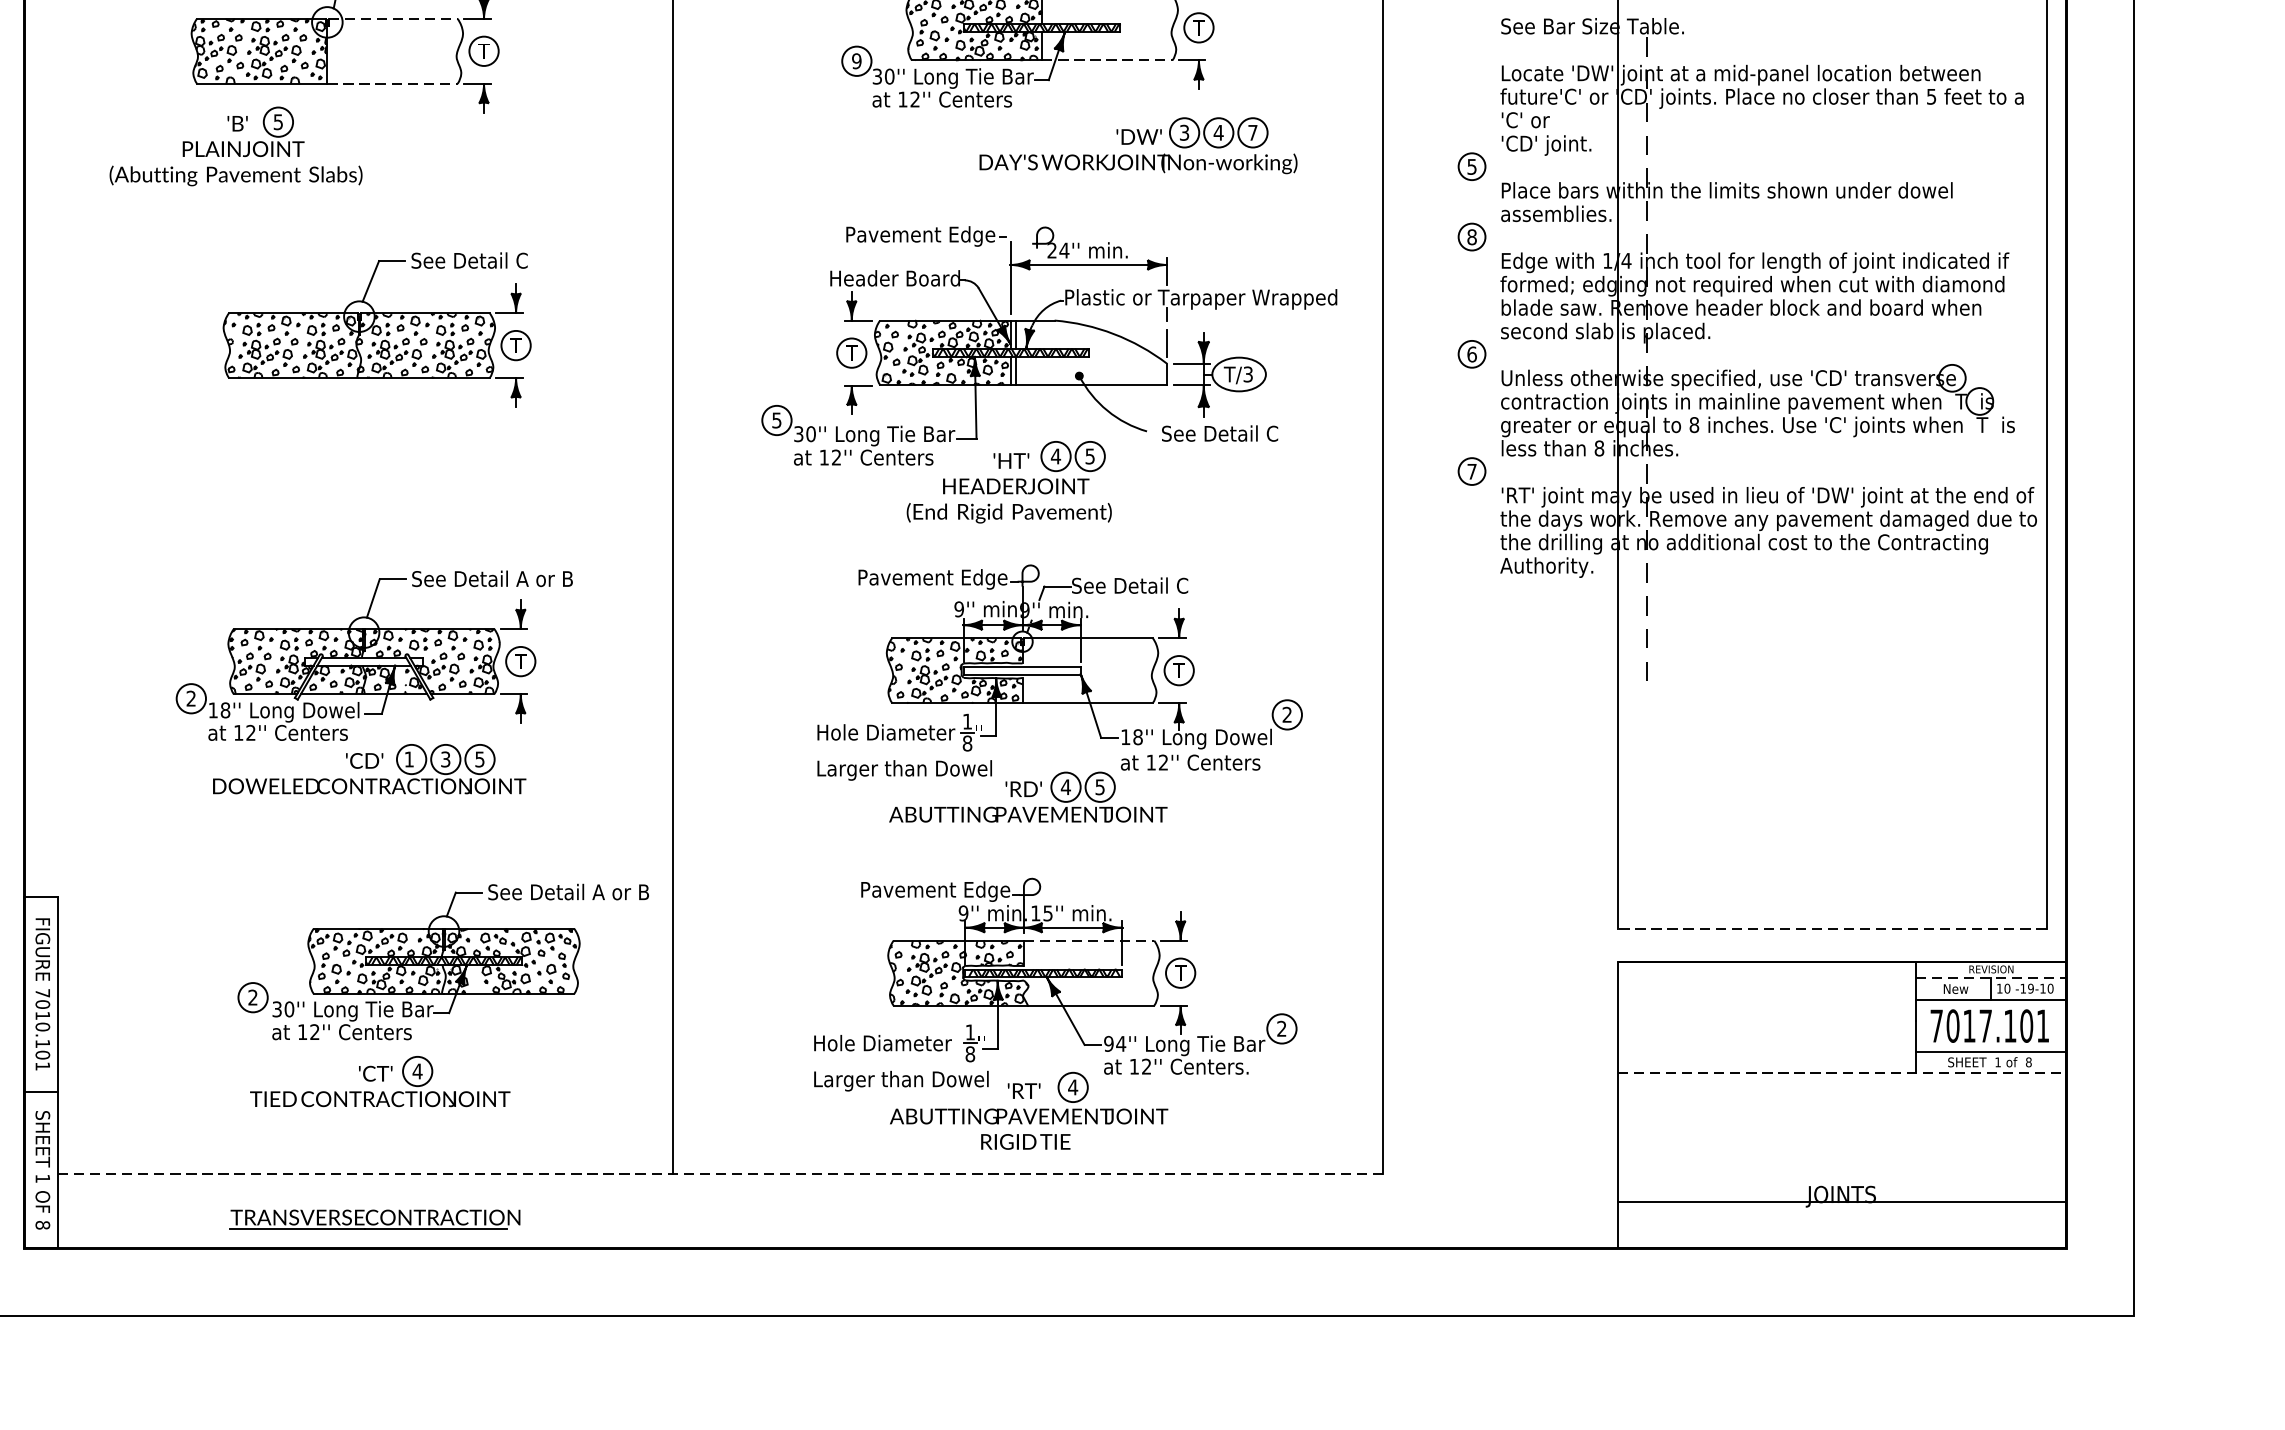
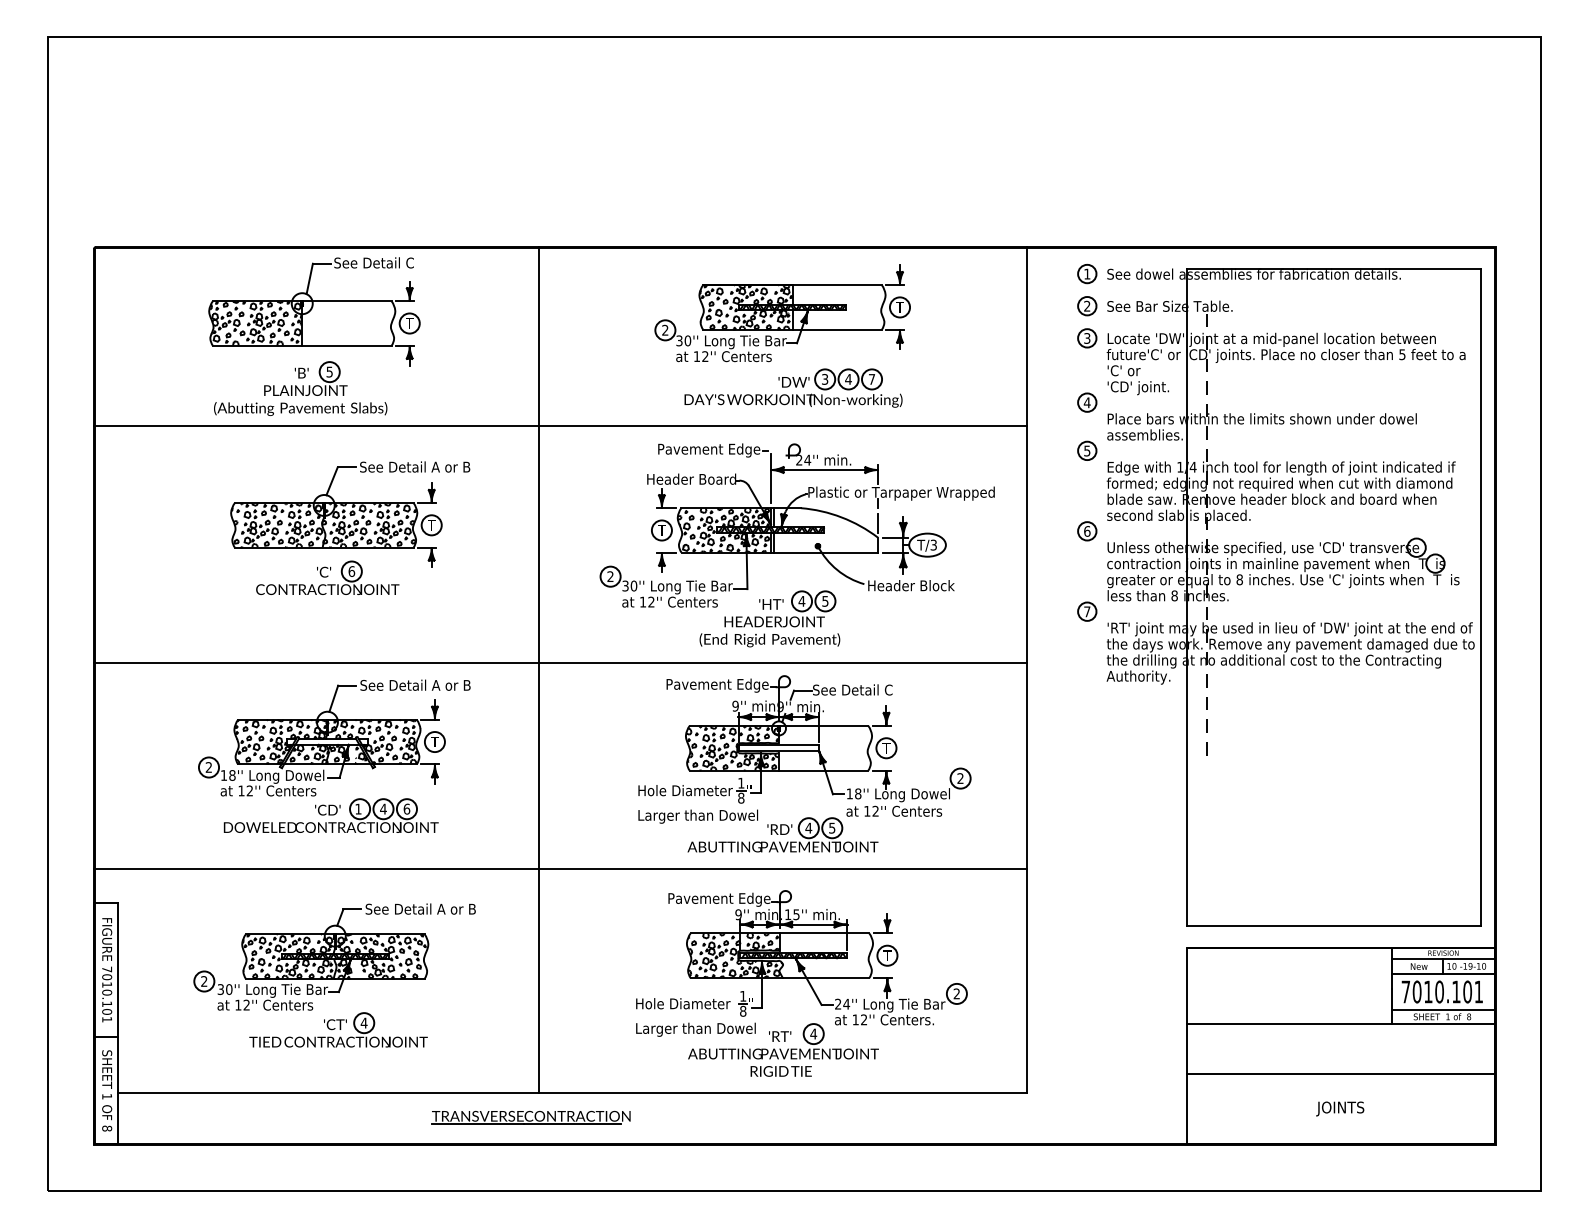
line: (393, 19) -> (347, 301), dashed -> solid
part: (1472, 26) -> (1087, 306), added
line: (1107, 60) -> (837, 329), dashed -> solid
text: (857, 61) -> (665, 330), 9 -> 2
part: (1472, 73) -> (1087, 338), added
line: (391, 83) -> (346, 345), dashed -> solid
part: (1138, 144) -> (793, 387), moved
part: (235, 146) -> (300, 388), moved
text: (1470, 166) -> (1086, 402), 5 -> 4
line: (703, 201) -> (560, 426), added
text: (1472, 236) -> (1087, 450), 8 -> 5
text: (543, 259) -> (450, 466), See Detail C -> See Detail A or B
text: (776, 420) -> (610, 576), 5 -> 2
part: (364, 421) -> (327, 577), added
text: (1215, 433) -> (911, 585), See Detail C -> Header Block
line: (703, 547) -> (560, 663), added
text: (445, 758) -> (383, 808), 3 -> 4
text: (479, 758) -> (406, 808), 5 -> 6
line: (703, 846) -> (560, 868), added
line: (1832, 929) -> (1334, 925), dashed -> solid
line: (1088, 940) -> (824, 933), dashed -> solid
part: (442, 961) -> (334, 956), moved
line: (1991, 978) -> (1443, 959), dashed -> solid
text: (1985, 1025) -> (1439, 991), 7017.101 -> 7010.101
text: (1109, 1044) -> (838, 1004), 94'' -> 24''
line: (1841, 1073) -> (1340, 1024), dashed -> solid
line: (721, 1174) -> (572, 1093), dashed -> solid
line: (1841, 1201) -> (1340, 1073), moved
part: (374, 1219) -> (530, 1117), moved

